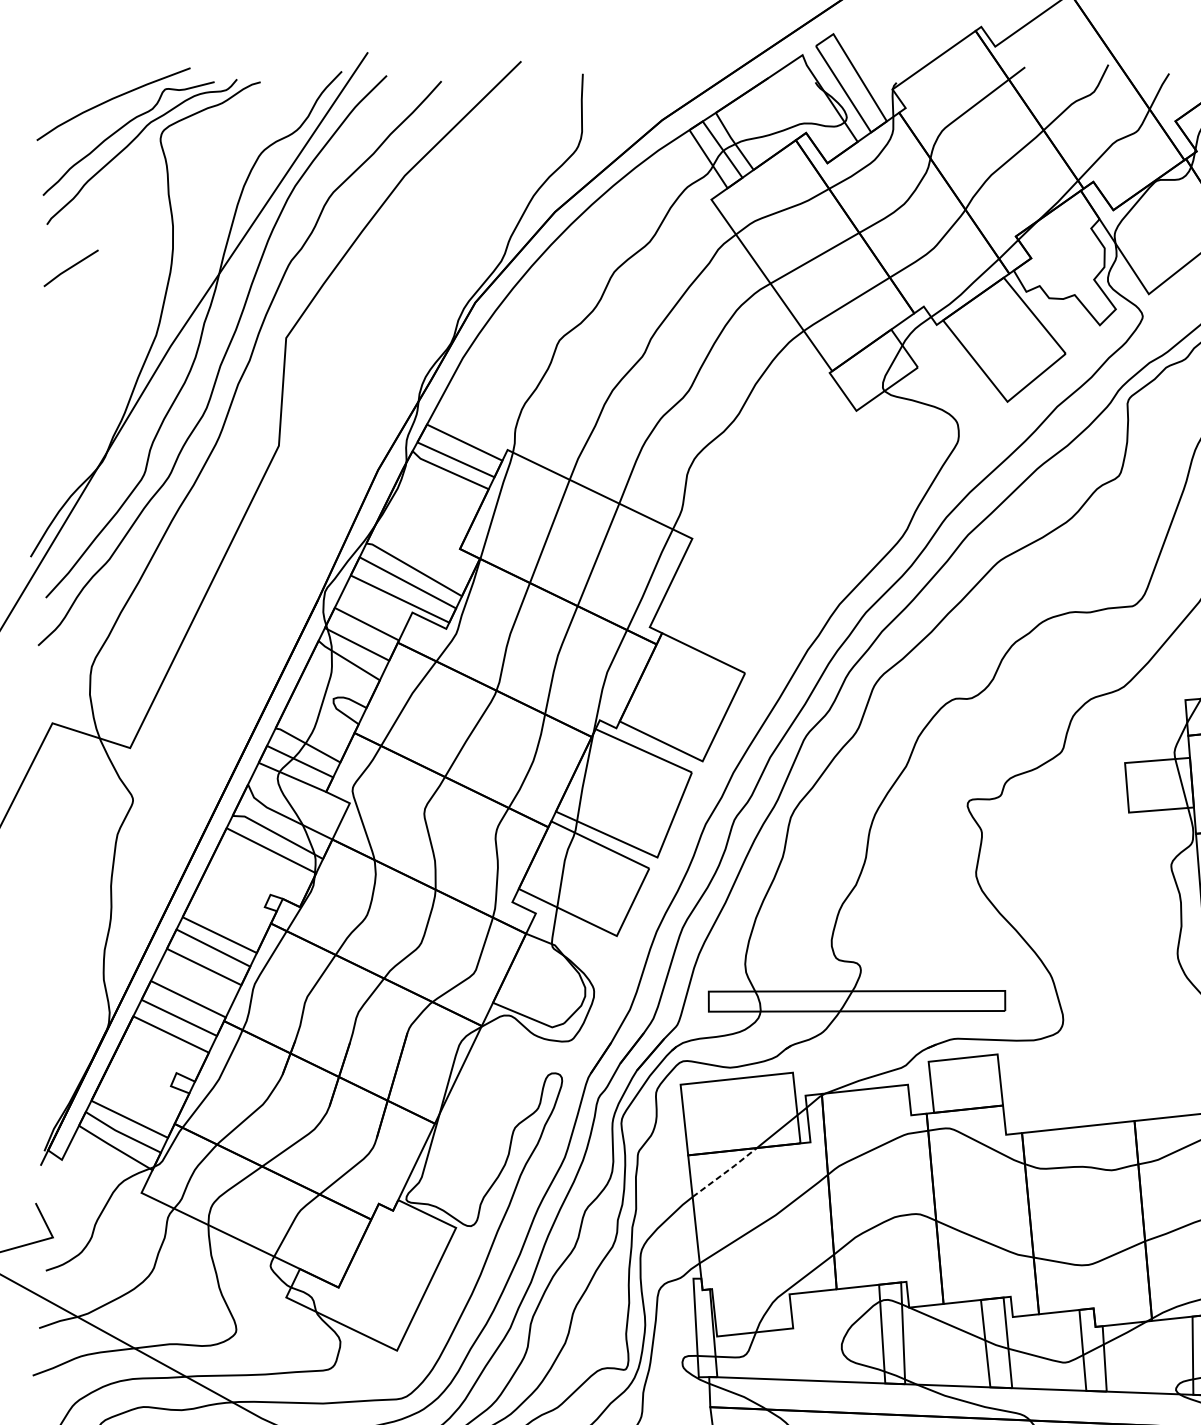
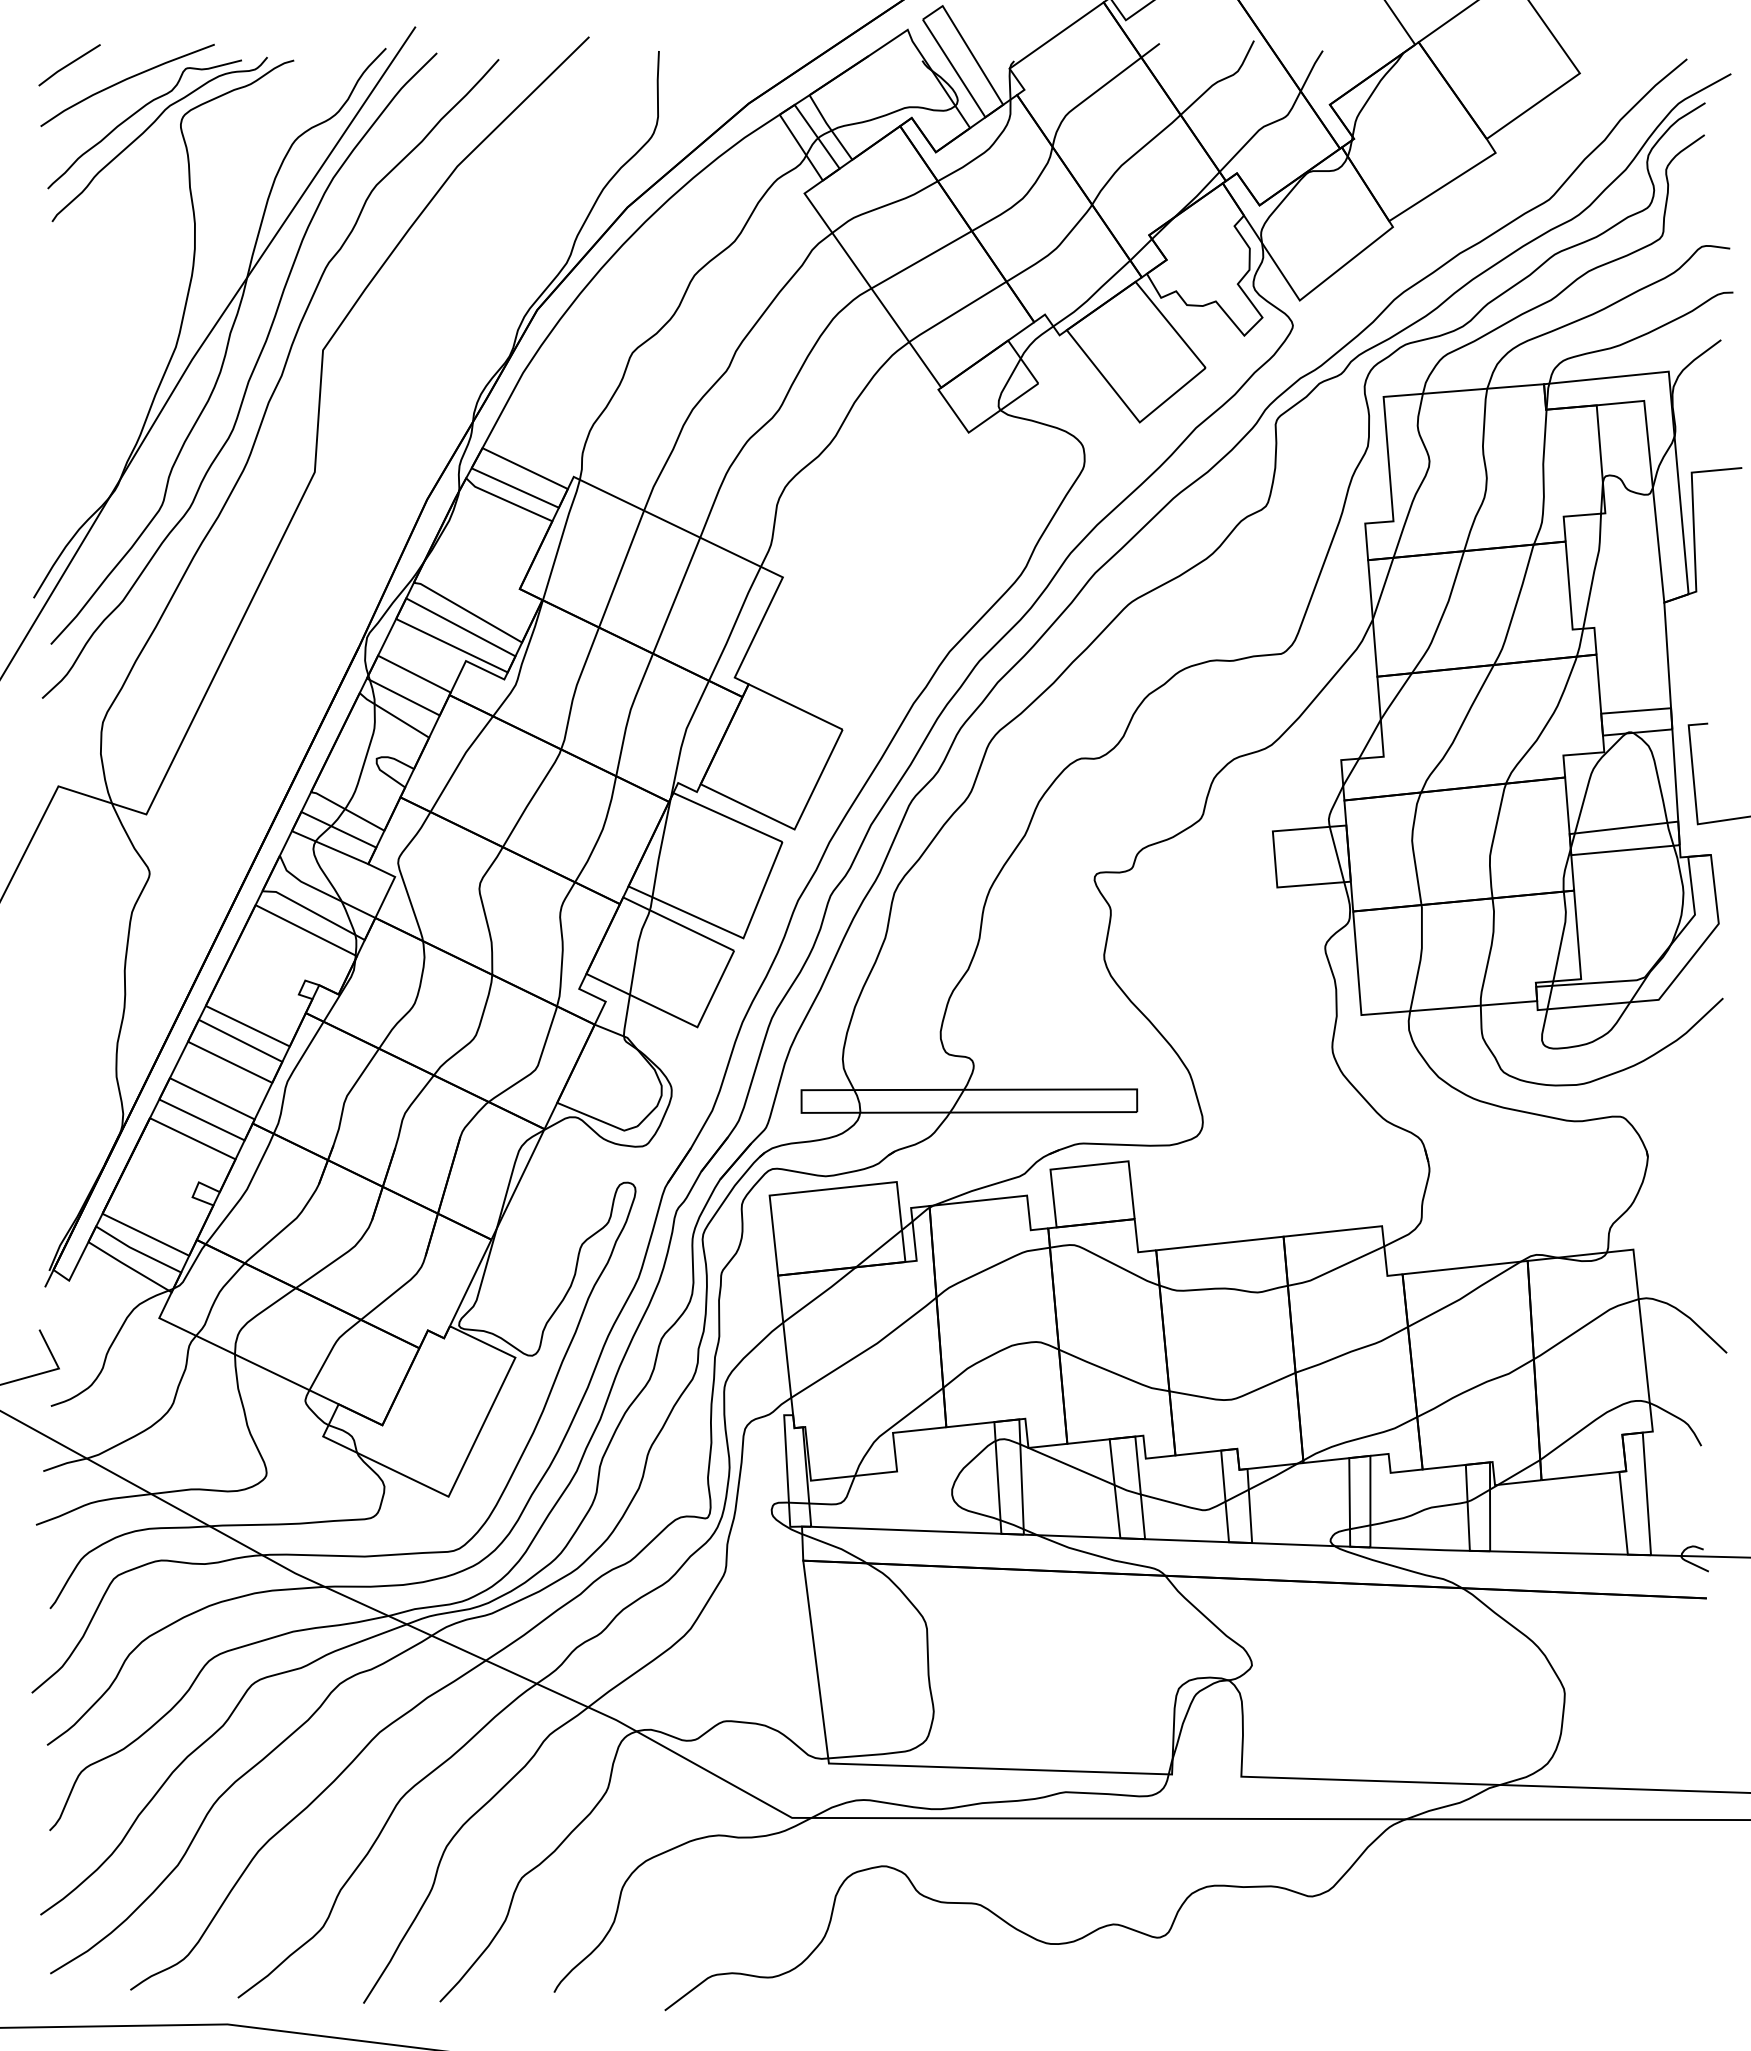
line: (71, 268) -> (69, 65), moved
line: (725, 1172) -> (820, 1294), dashed -> solid

